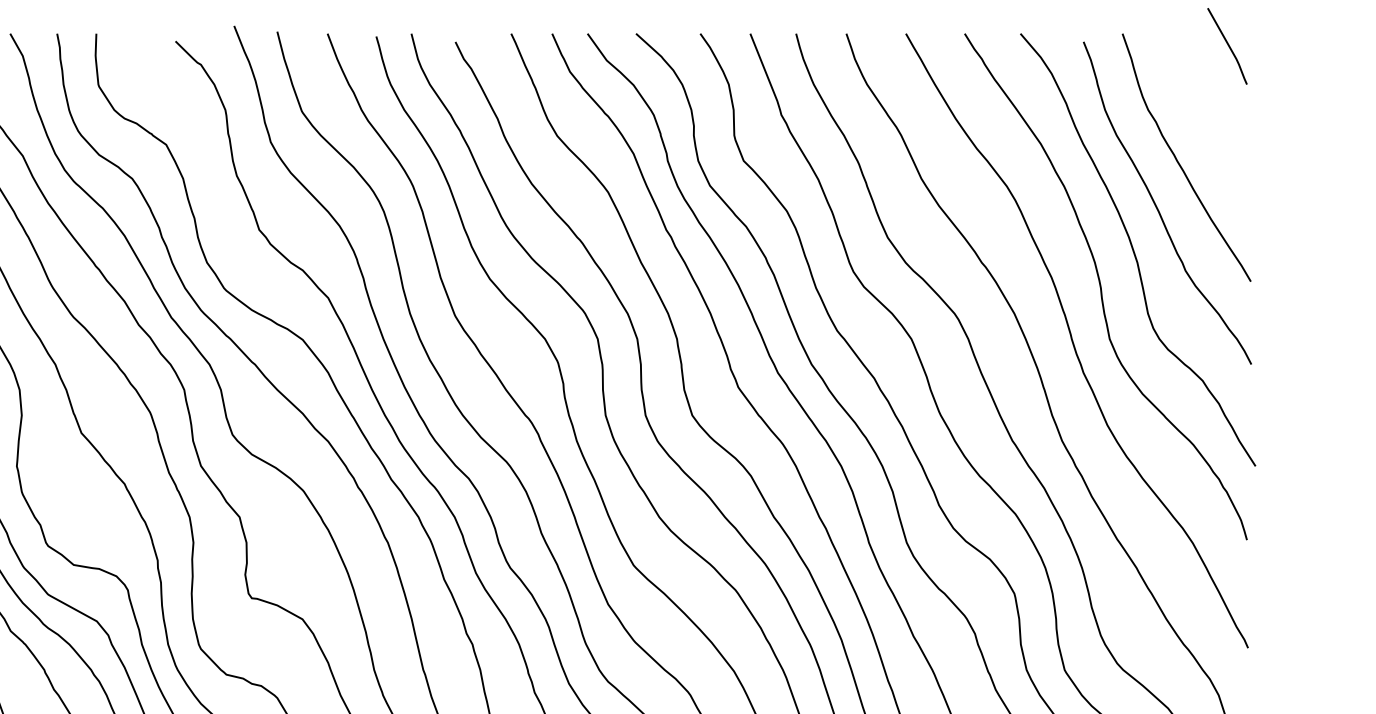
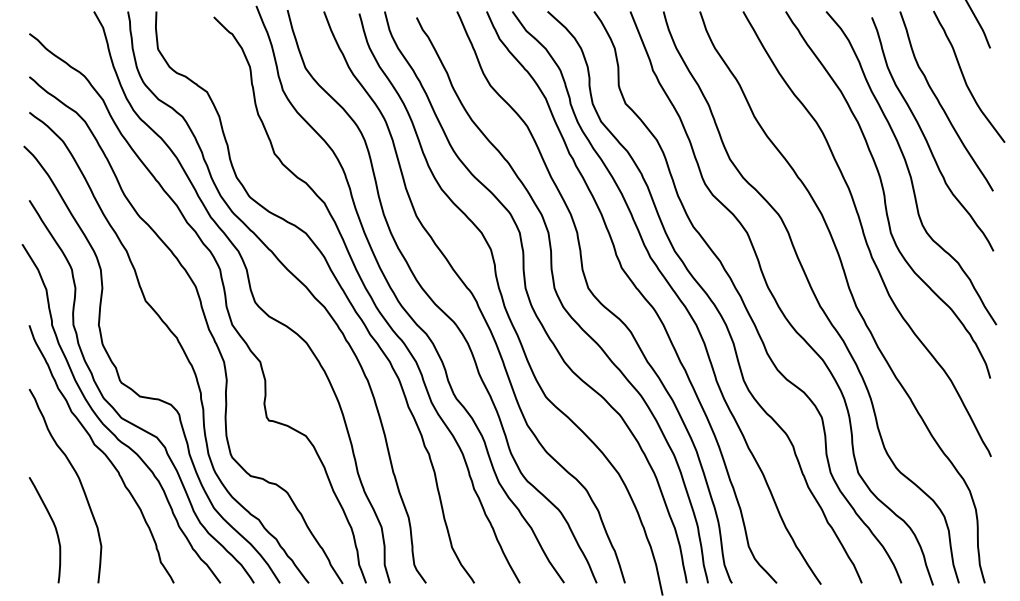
curve: (1212, 126) -> (965, 78), added

